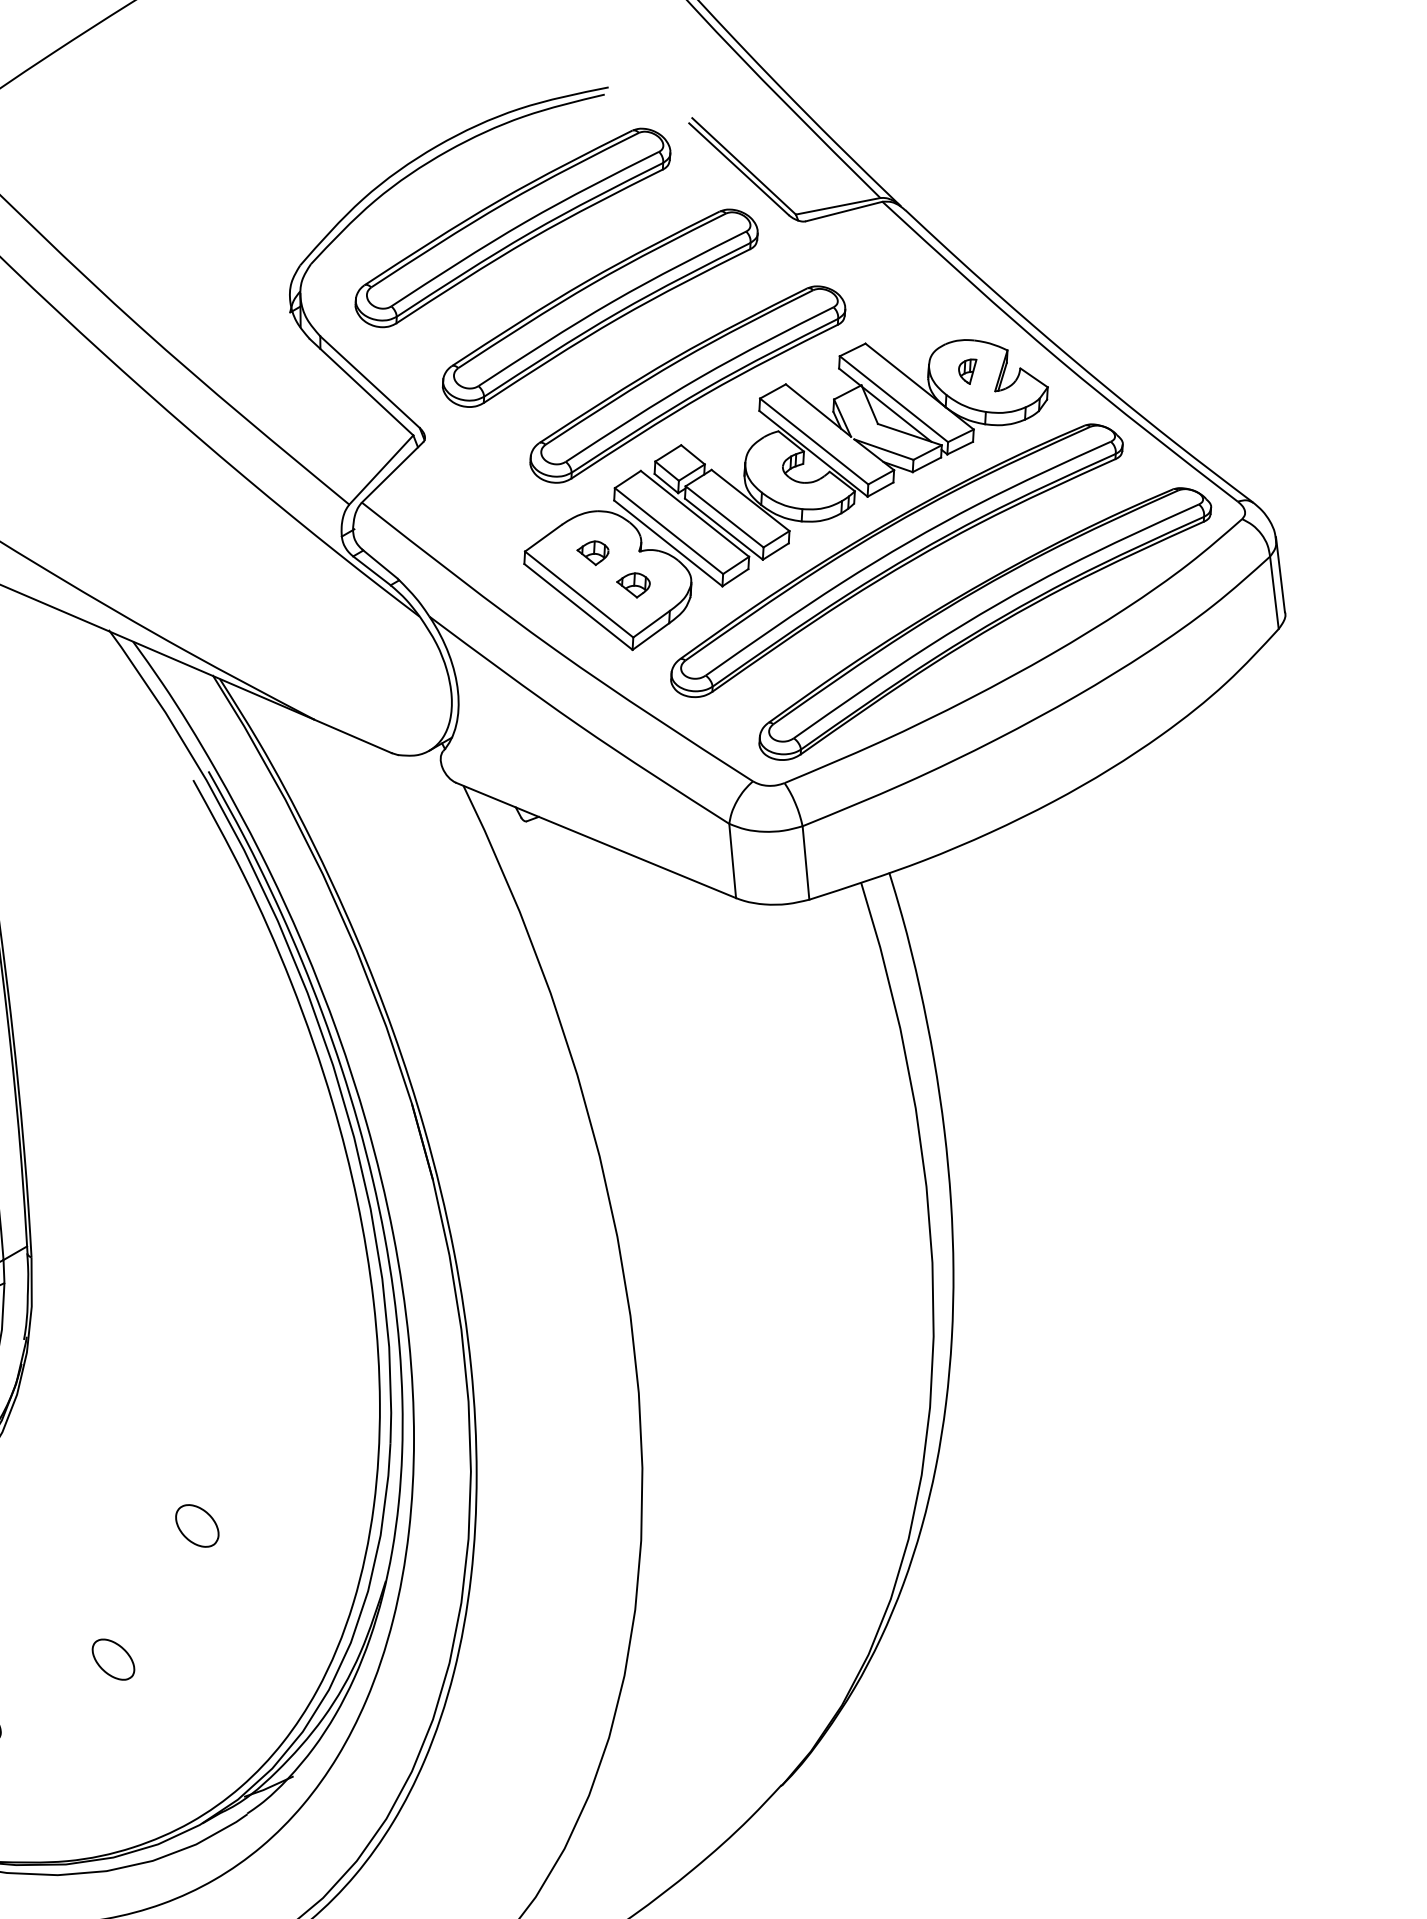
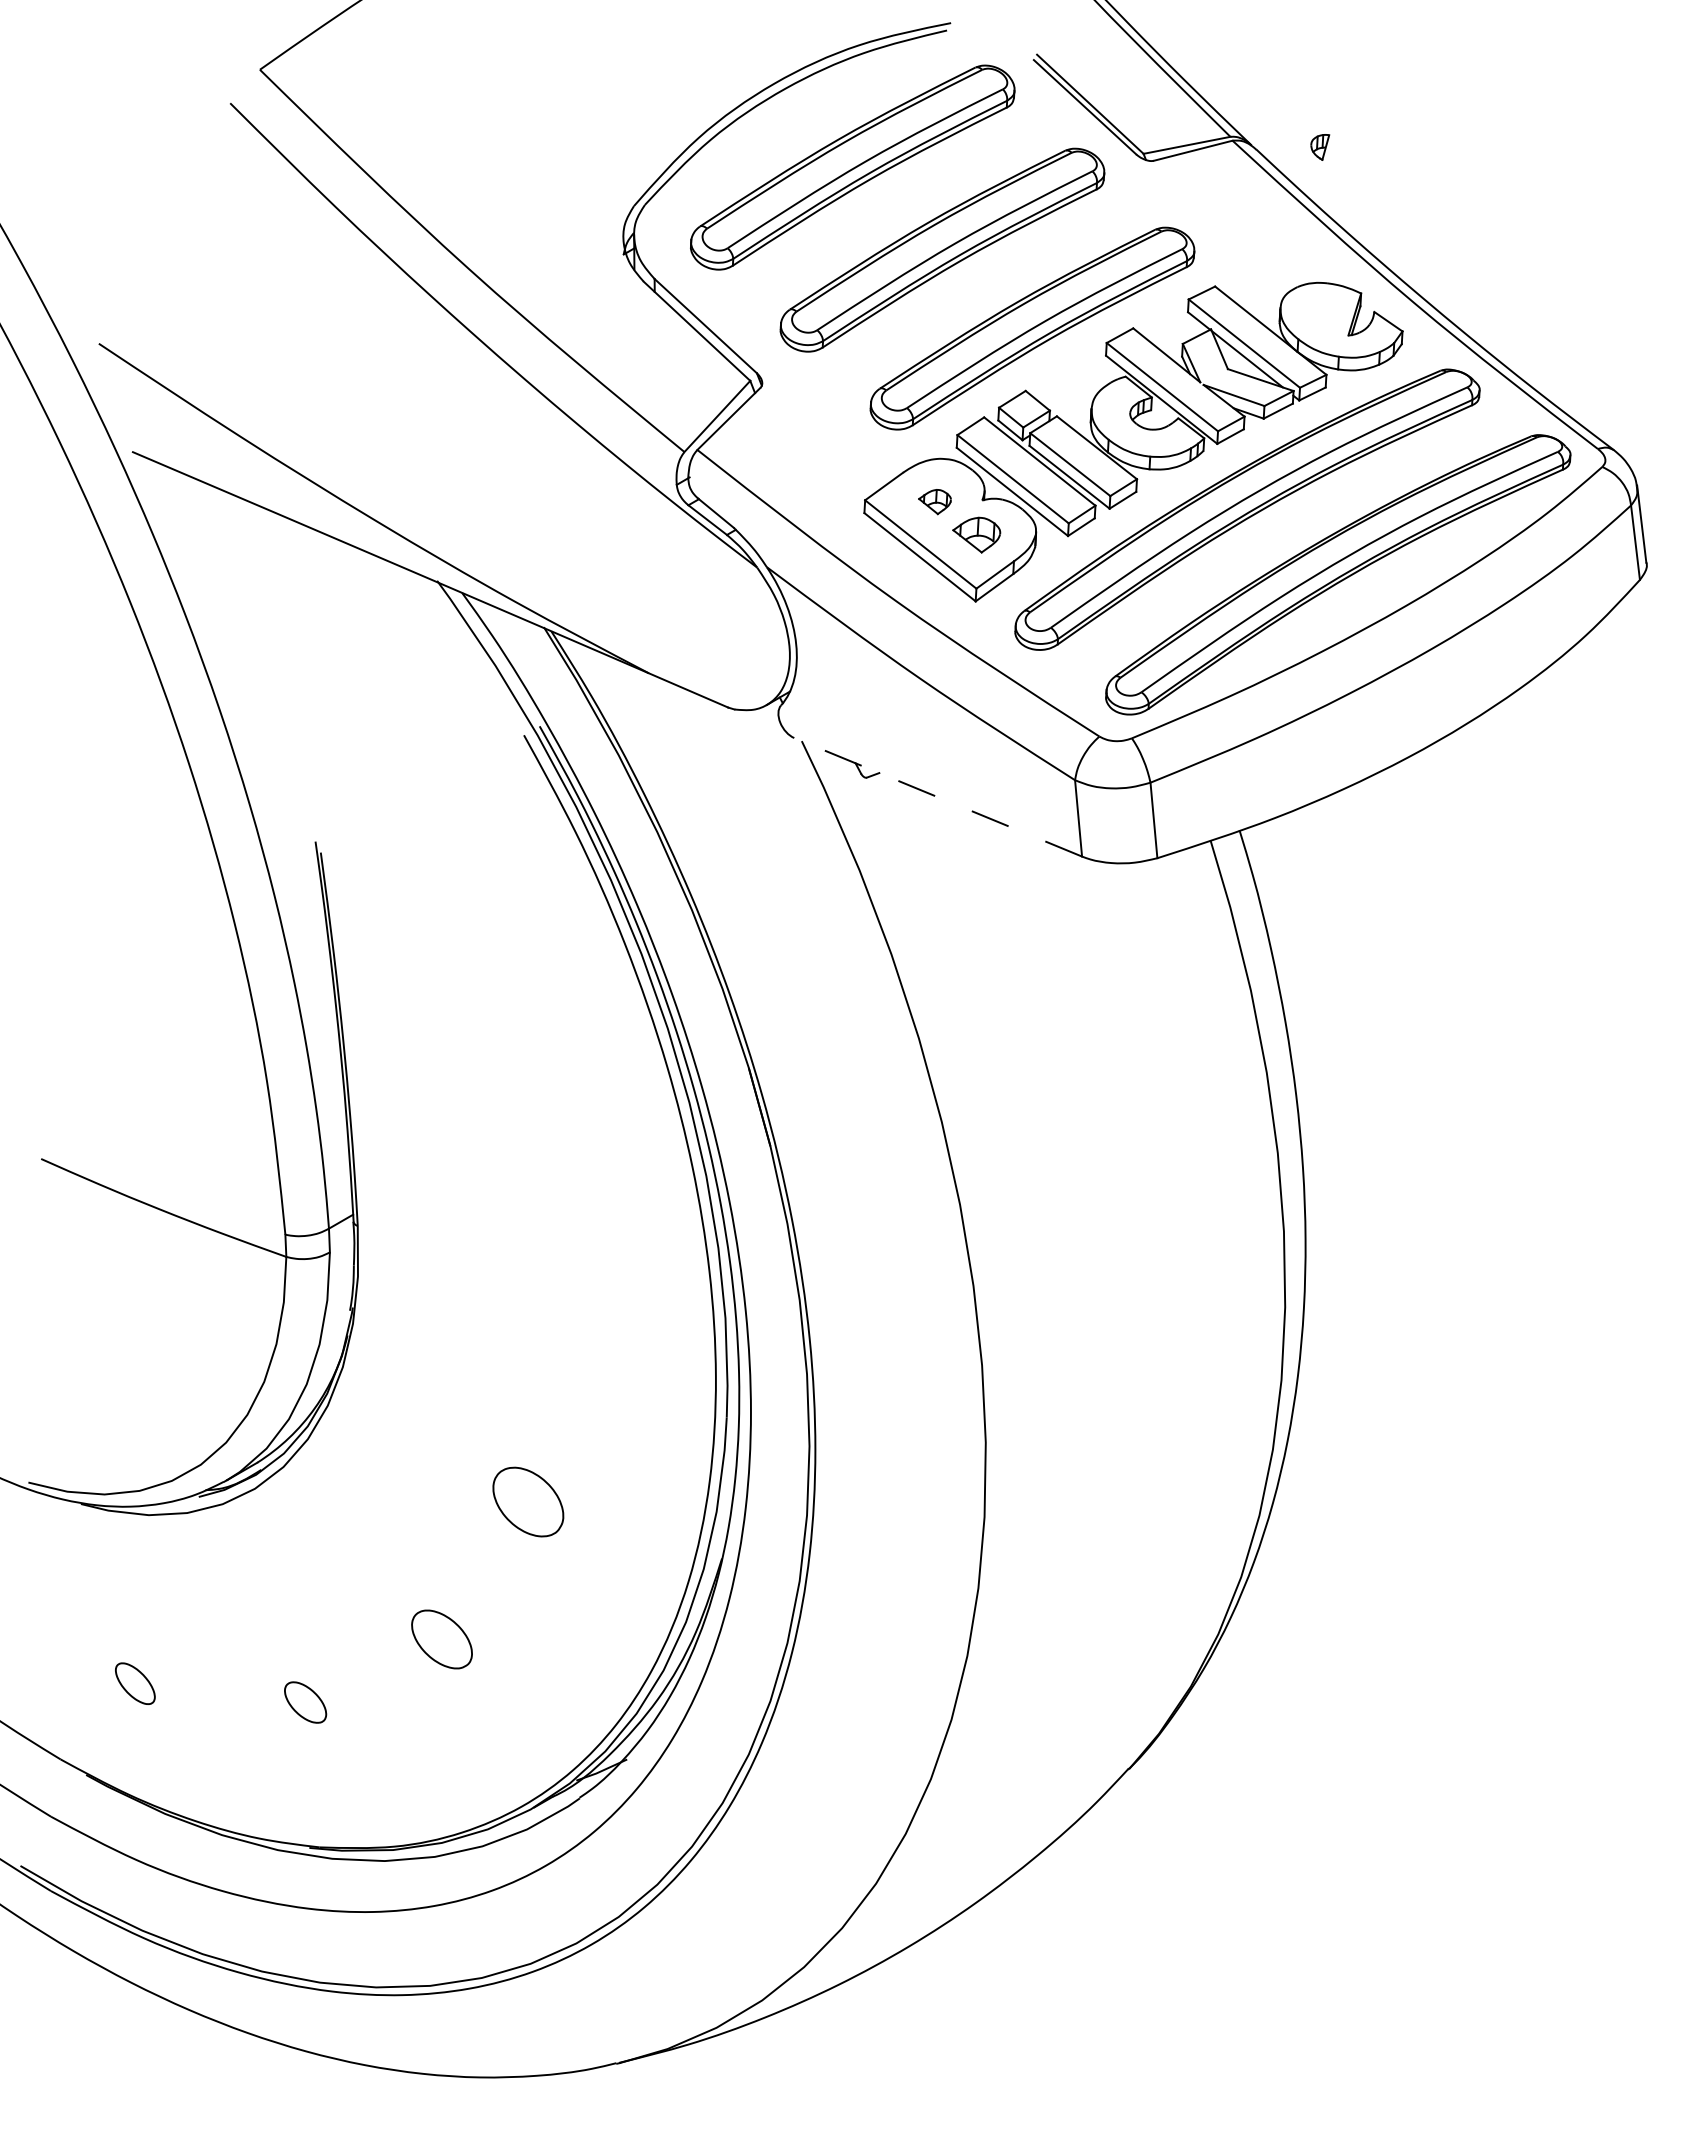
part: (967, 371) -> (1320, 147), moved
part: (633, 584) -> (976, 534), size x1.4
line: (596, 840) -> (938, 797), solid -> dashed
part: (196, 1525) -> (527, 1501), size x1.6
part: (112, 1659) -> (441, 1639), size x1.4

